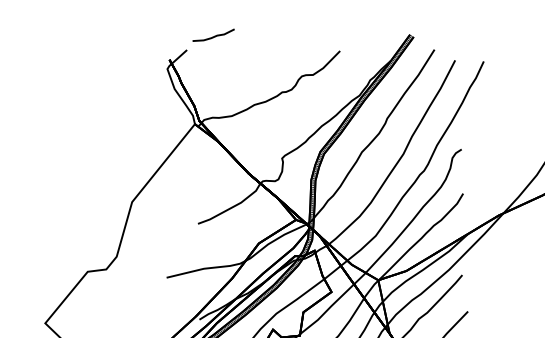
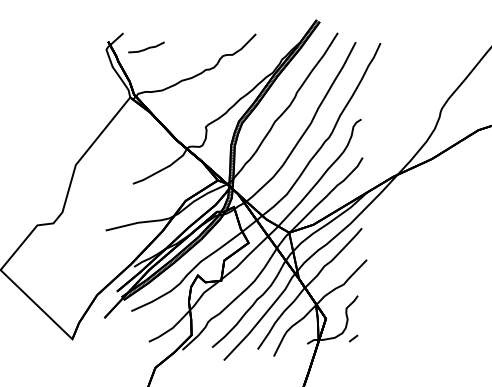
curve: (214, 35) -> (147, 47), moved

